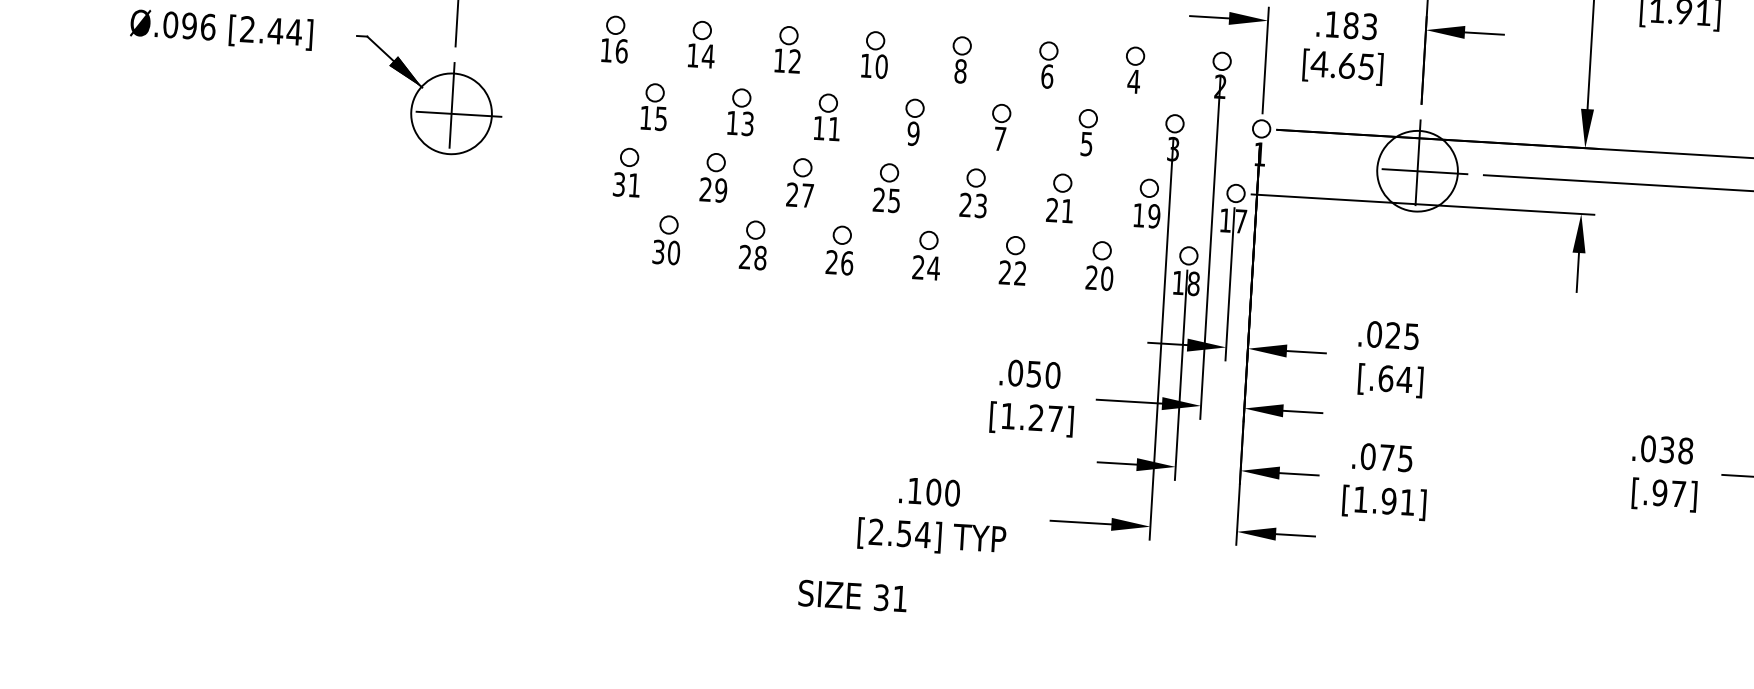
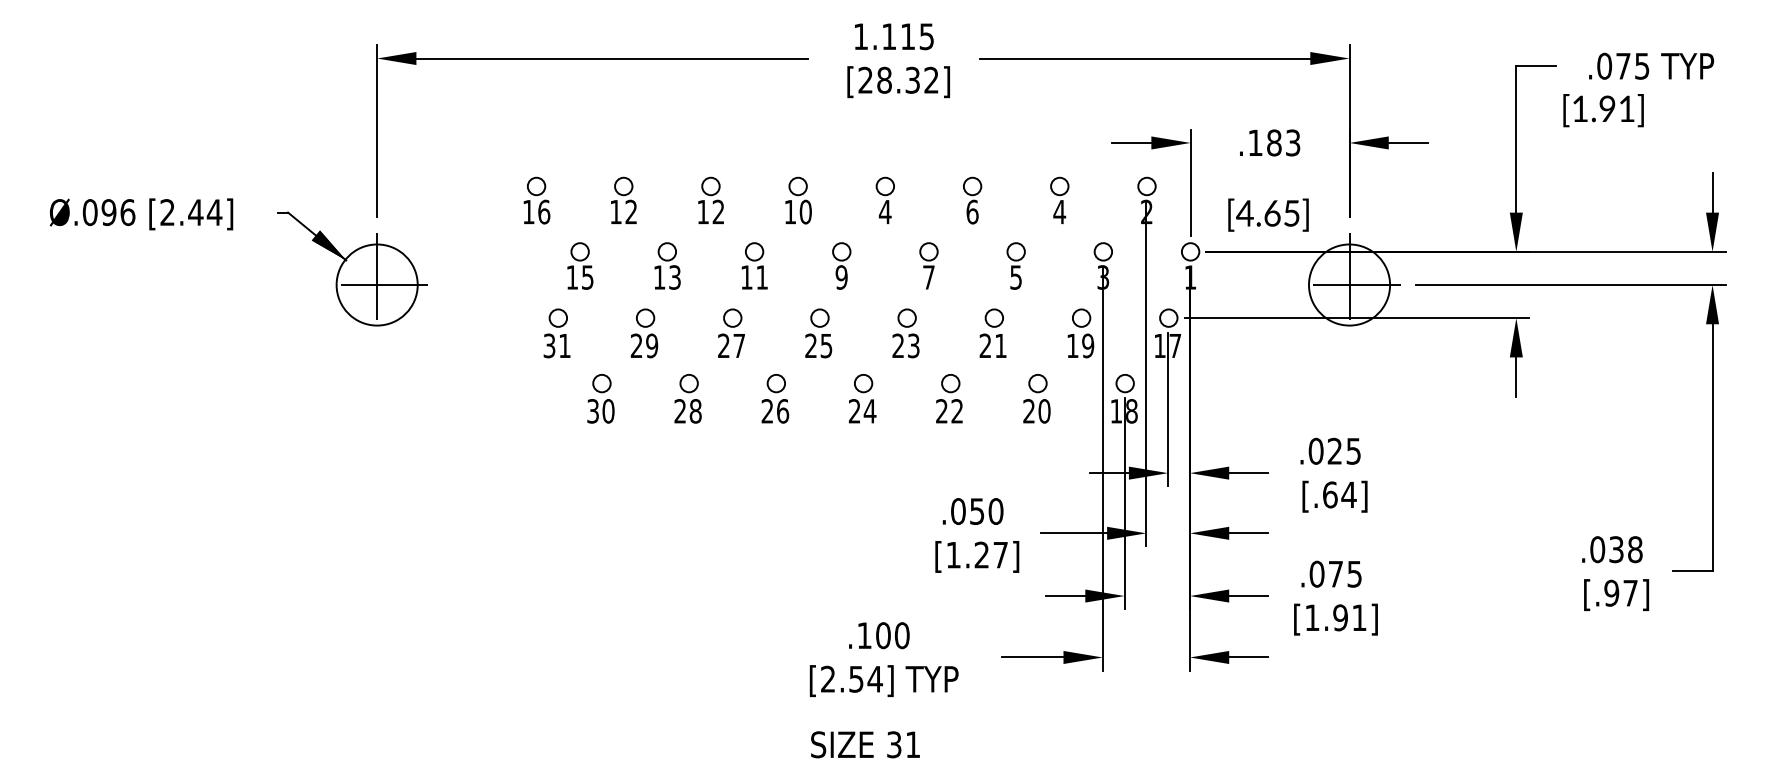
text: (708, 55) -> (631, 211), 14 -> 12
text: (1342, 66) -> (1268, 214), moved
text: (959, 70) -> (884, 211), 8 -> 4
text: (852, 595) -> (865, 744), moved

